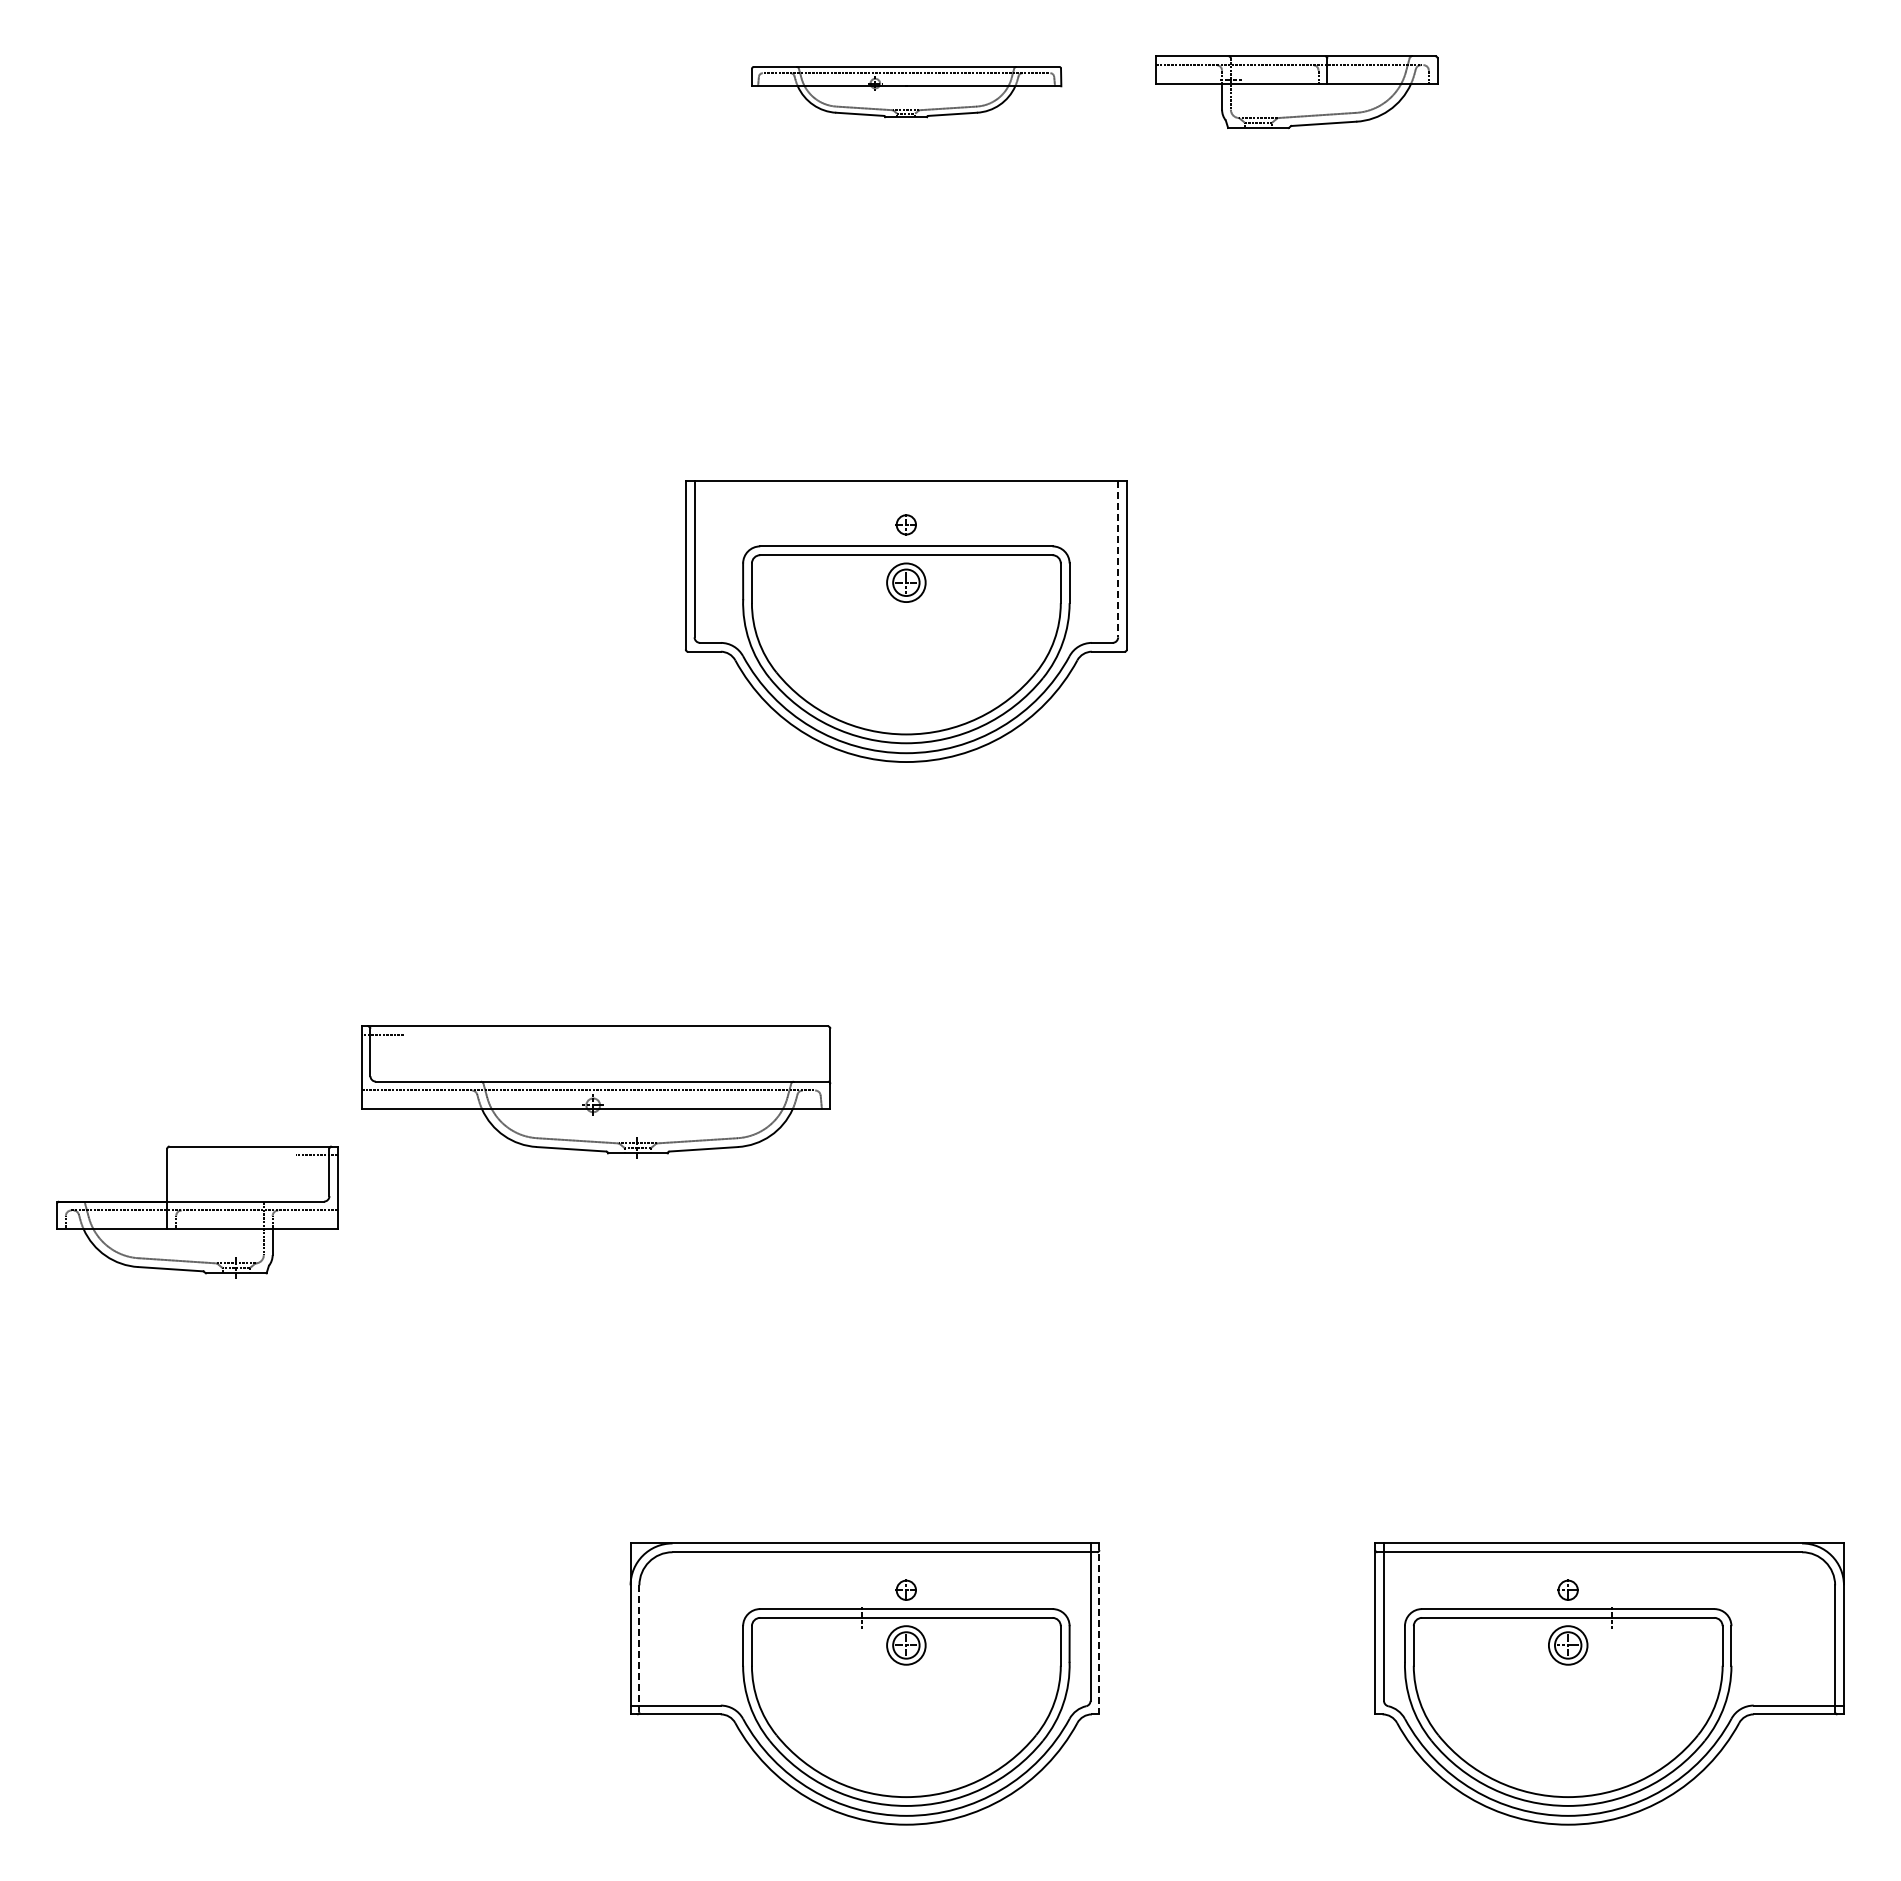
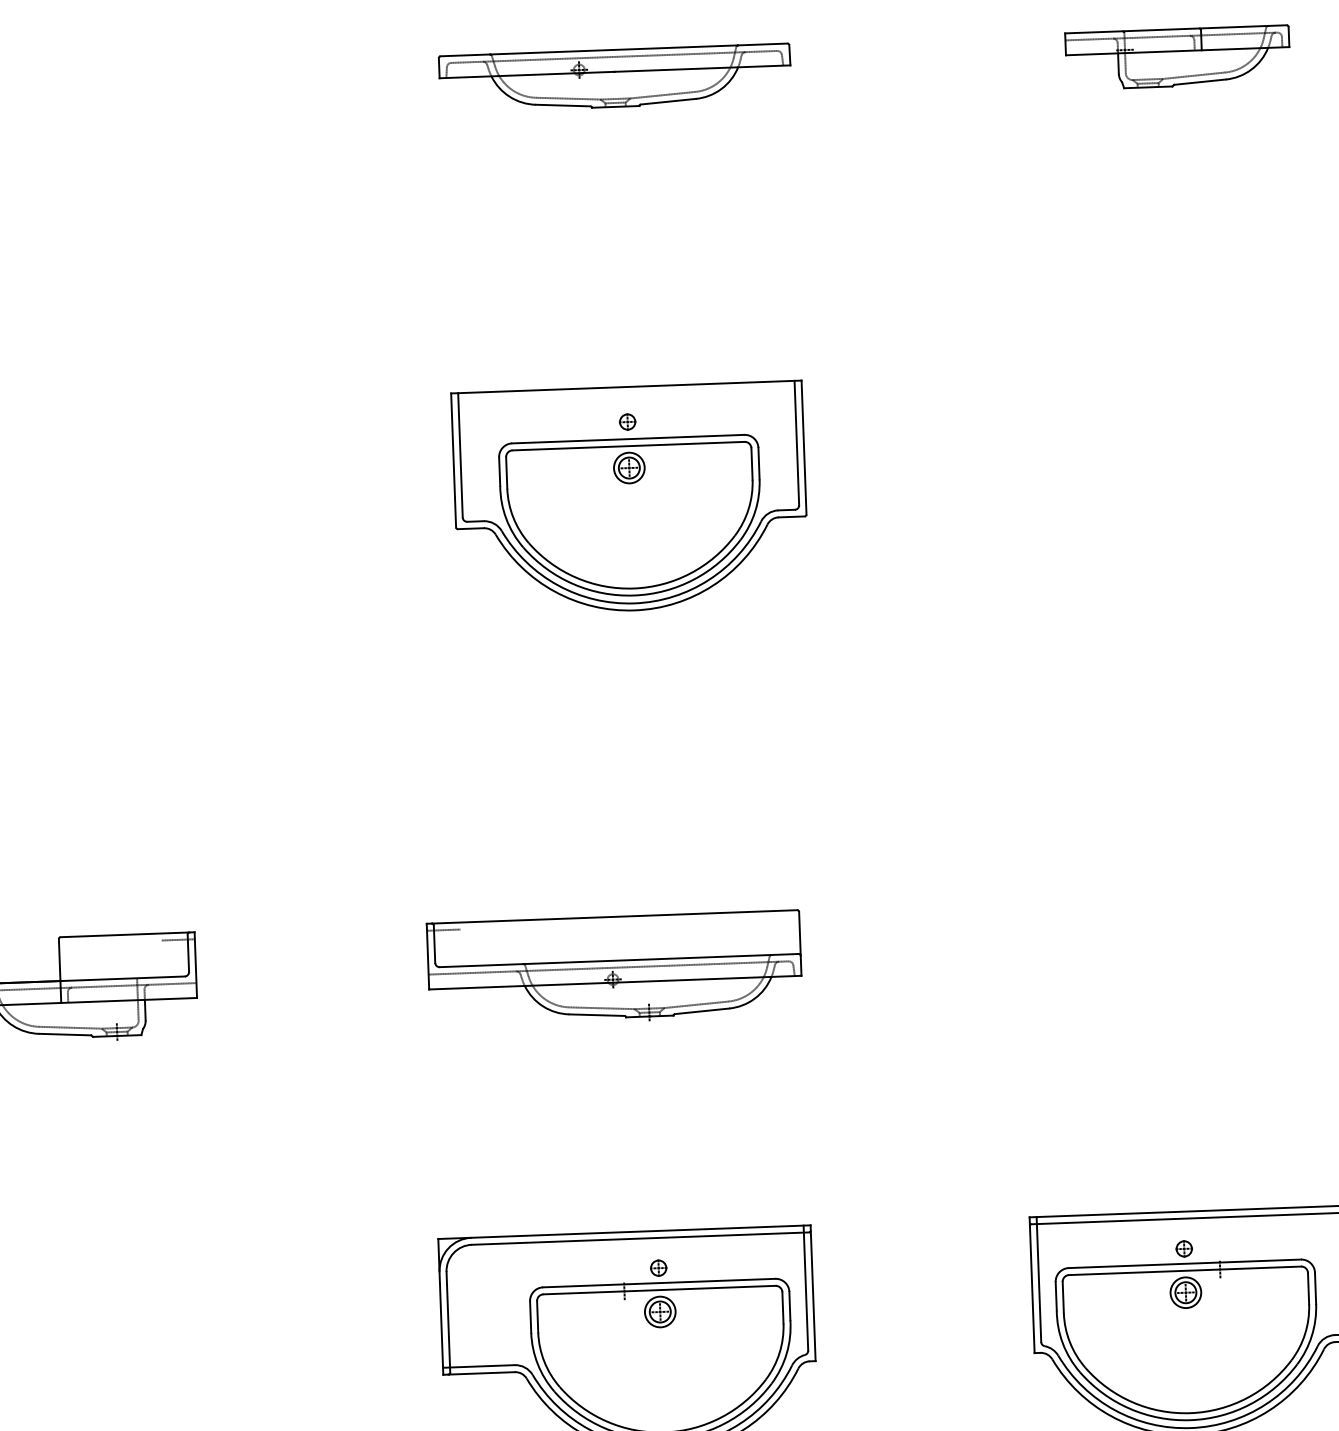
part: (906, 91) -> (615, 77), size x1.43
part: (1296, 91) -> (1177, 57), moved
line: (1118, 559) -> (797, 443), dashed -> solid
part: (596, 1091) -> (615, 968), moved
line: (1099, 1629) -> (813, 1293), dashed -> solid
line: (639, 1649) -> (448, 1322), dashed -> solid

